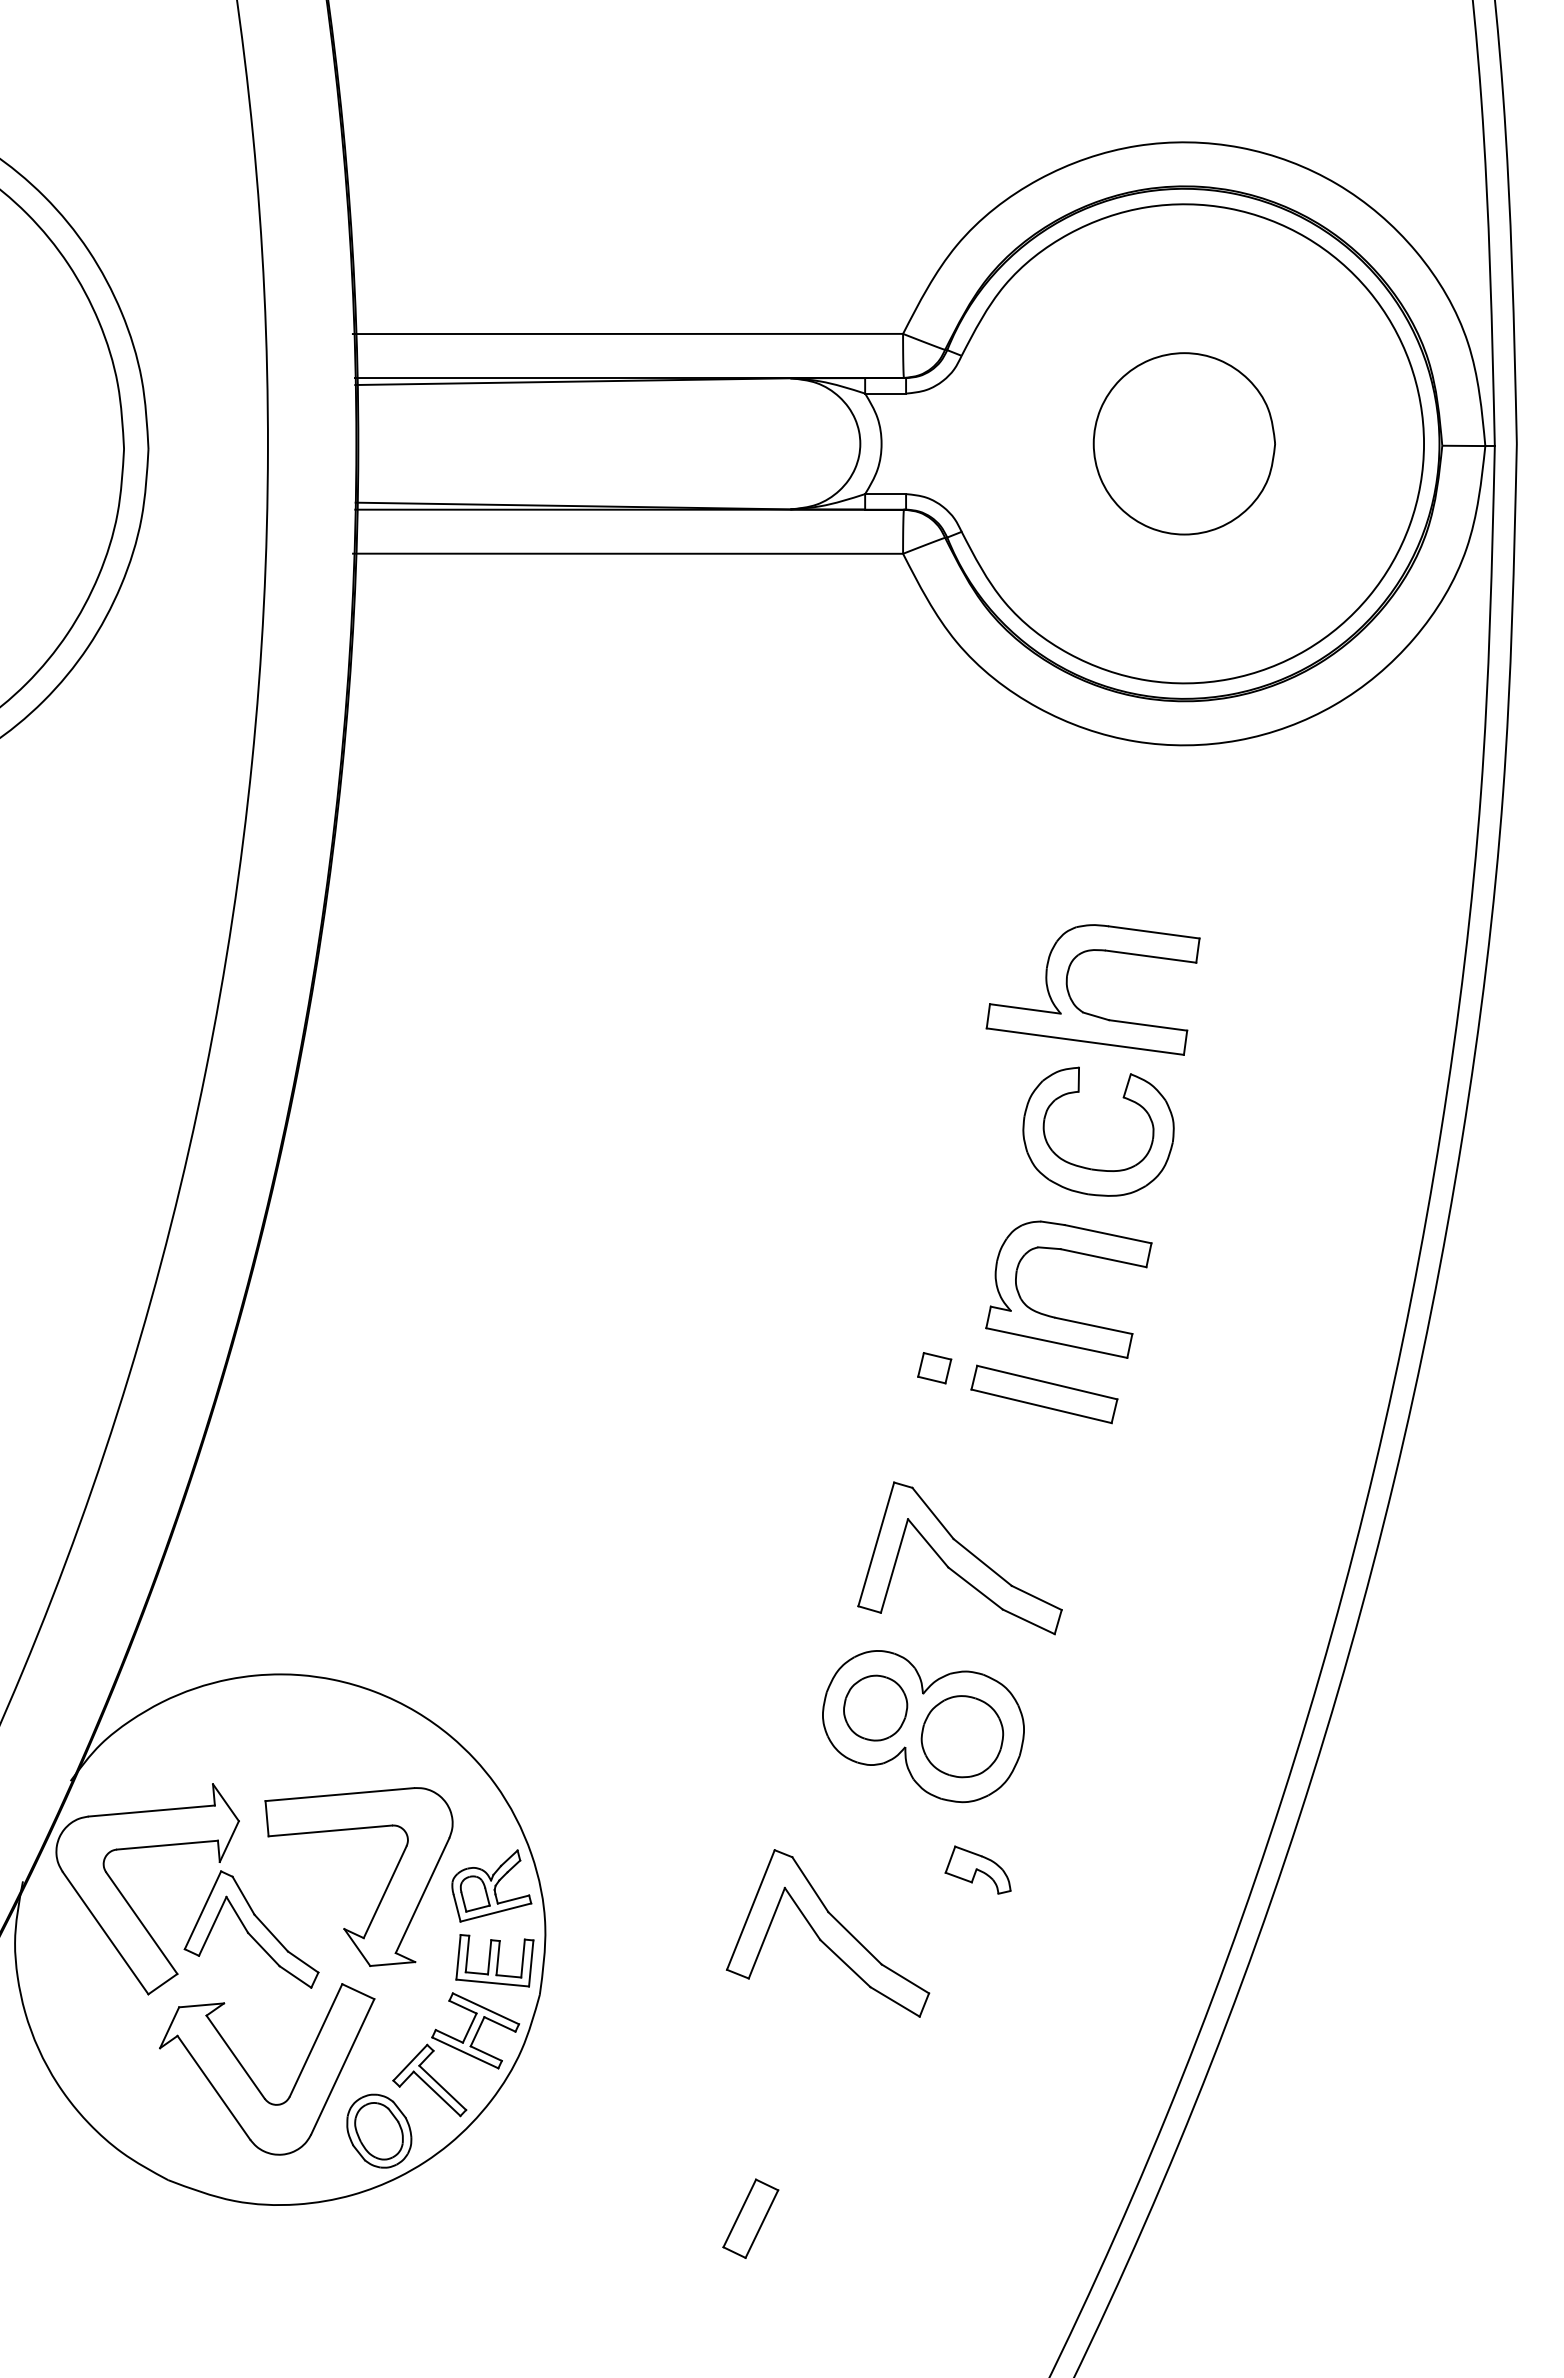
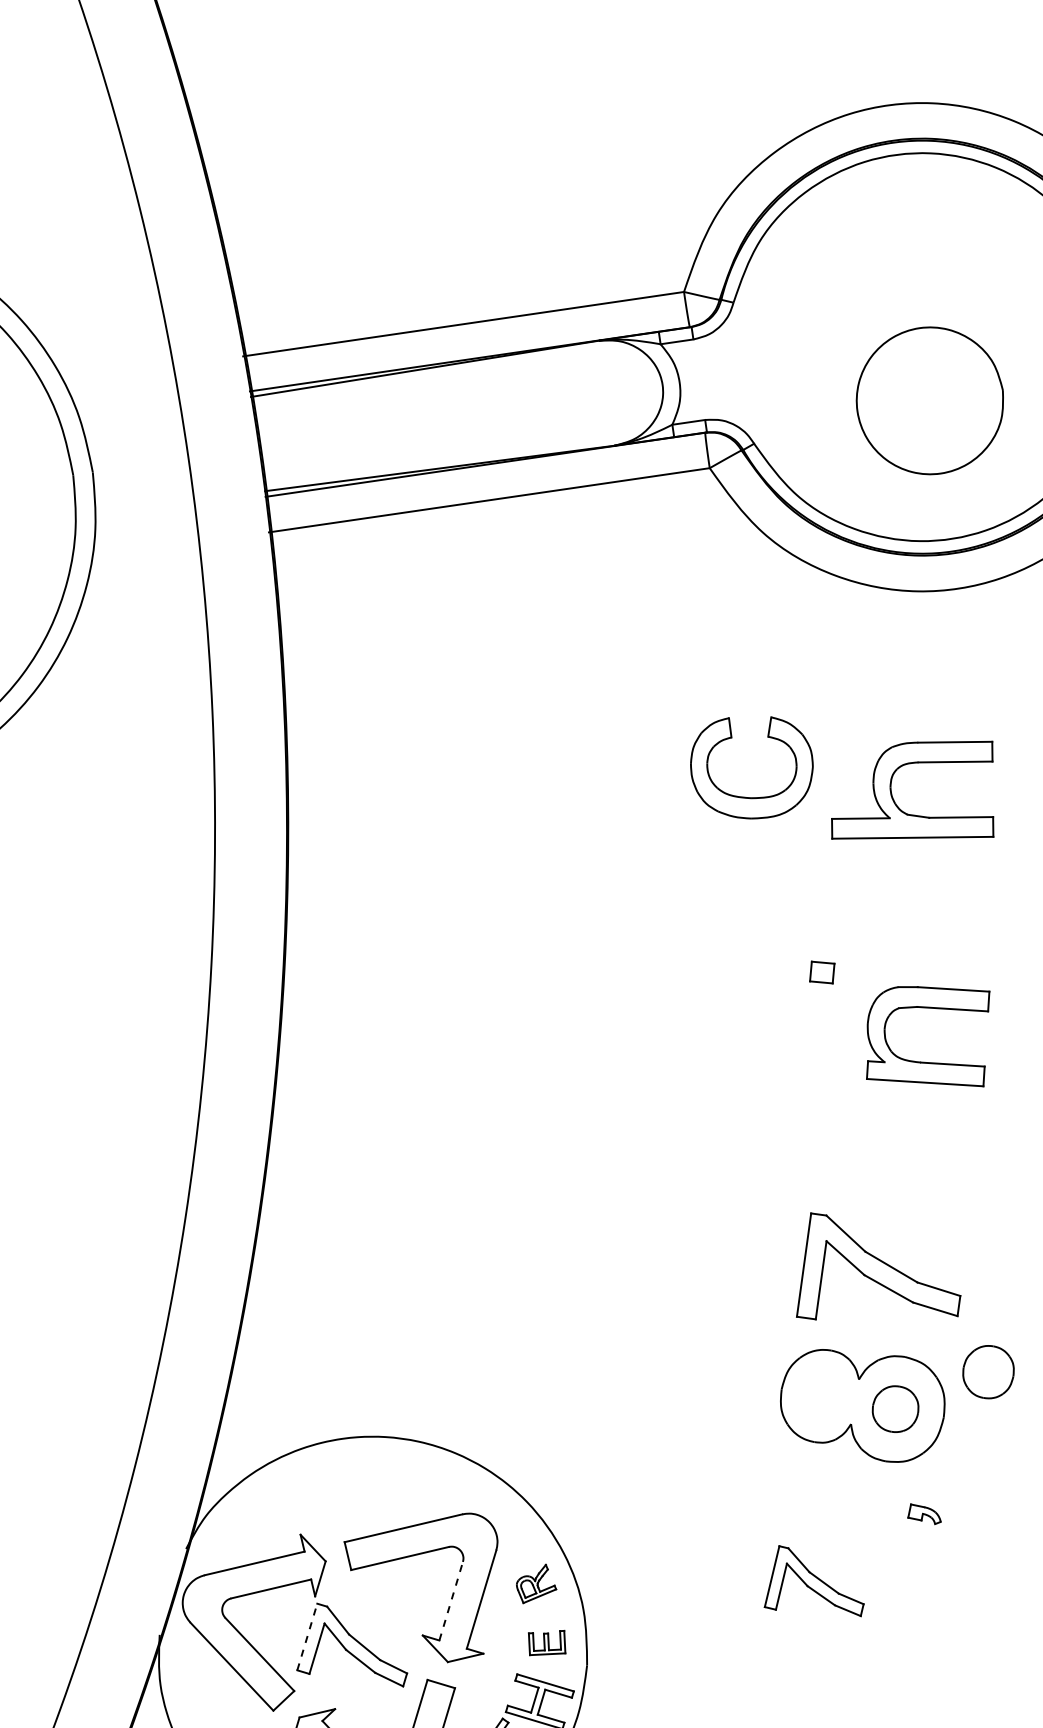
part: (1183, 443) -> (929, 400), moved
part: (1094, 1168) -> (753, 797), moved
part: (934, 1368) -> (822, 972), moved
part: (1044, 1394) -> (921, 1125), removed
part: (875, 1707) -> (988, 1371), moved
part: (962, 1736) -> (895, 1408), size x0.7
part: (977, 1869) -> (923, 1513), size x0.6
part: (491, 1885) -> (535, 1583), size x0.6
line: (385, 1892) -> (451, 1601), solid -> dashed
line: (202, 1910) -> (306, 1637), solid -> dashed
part: (827, 1933) -> (810, 1582), size x0.6
part: (494, 1960) -> (546, 1643), size x0.6

